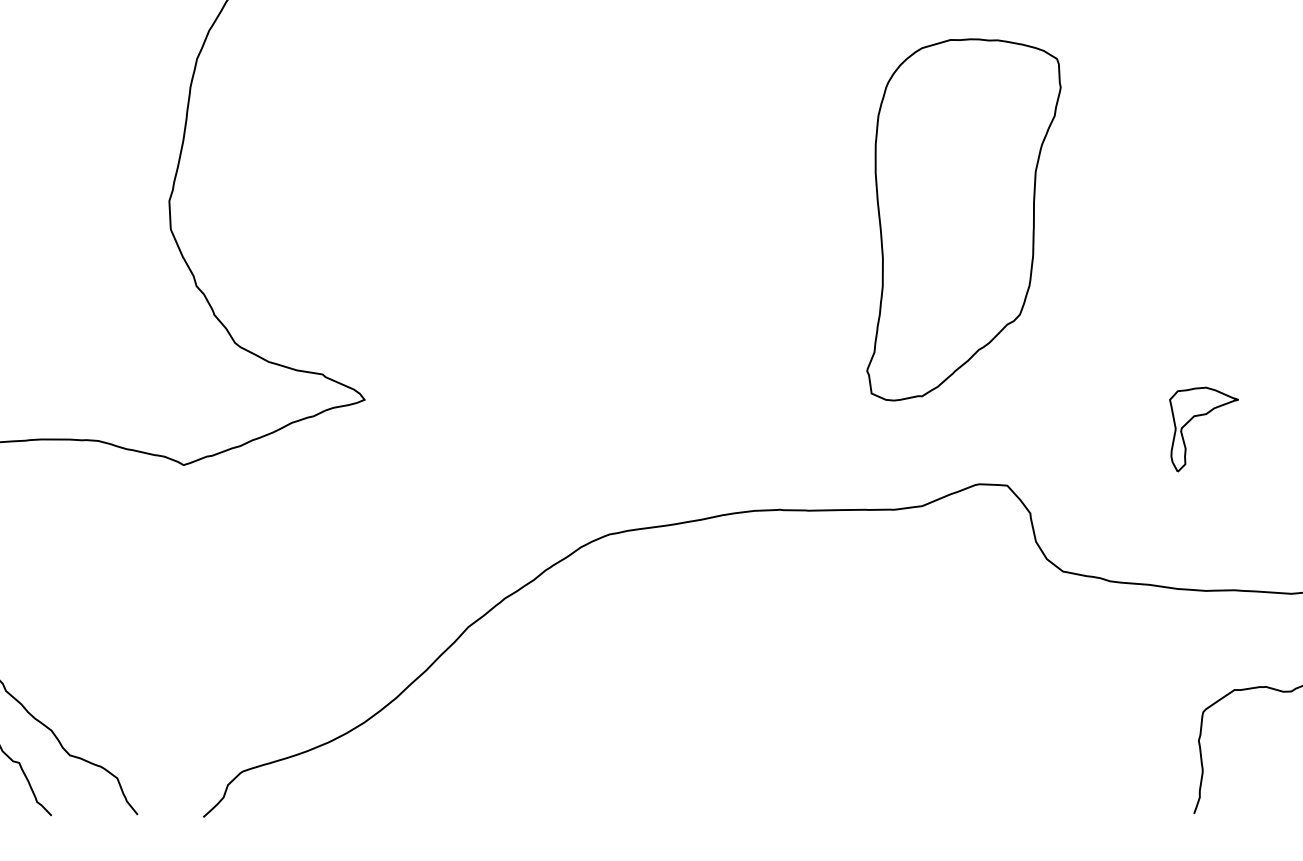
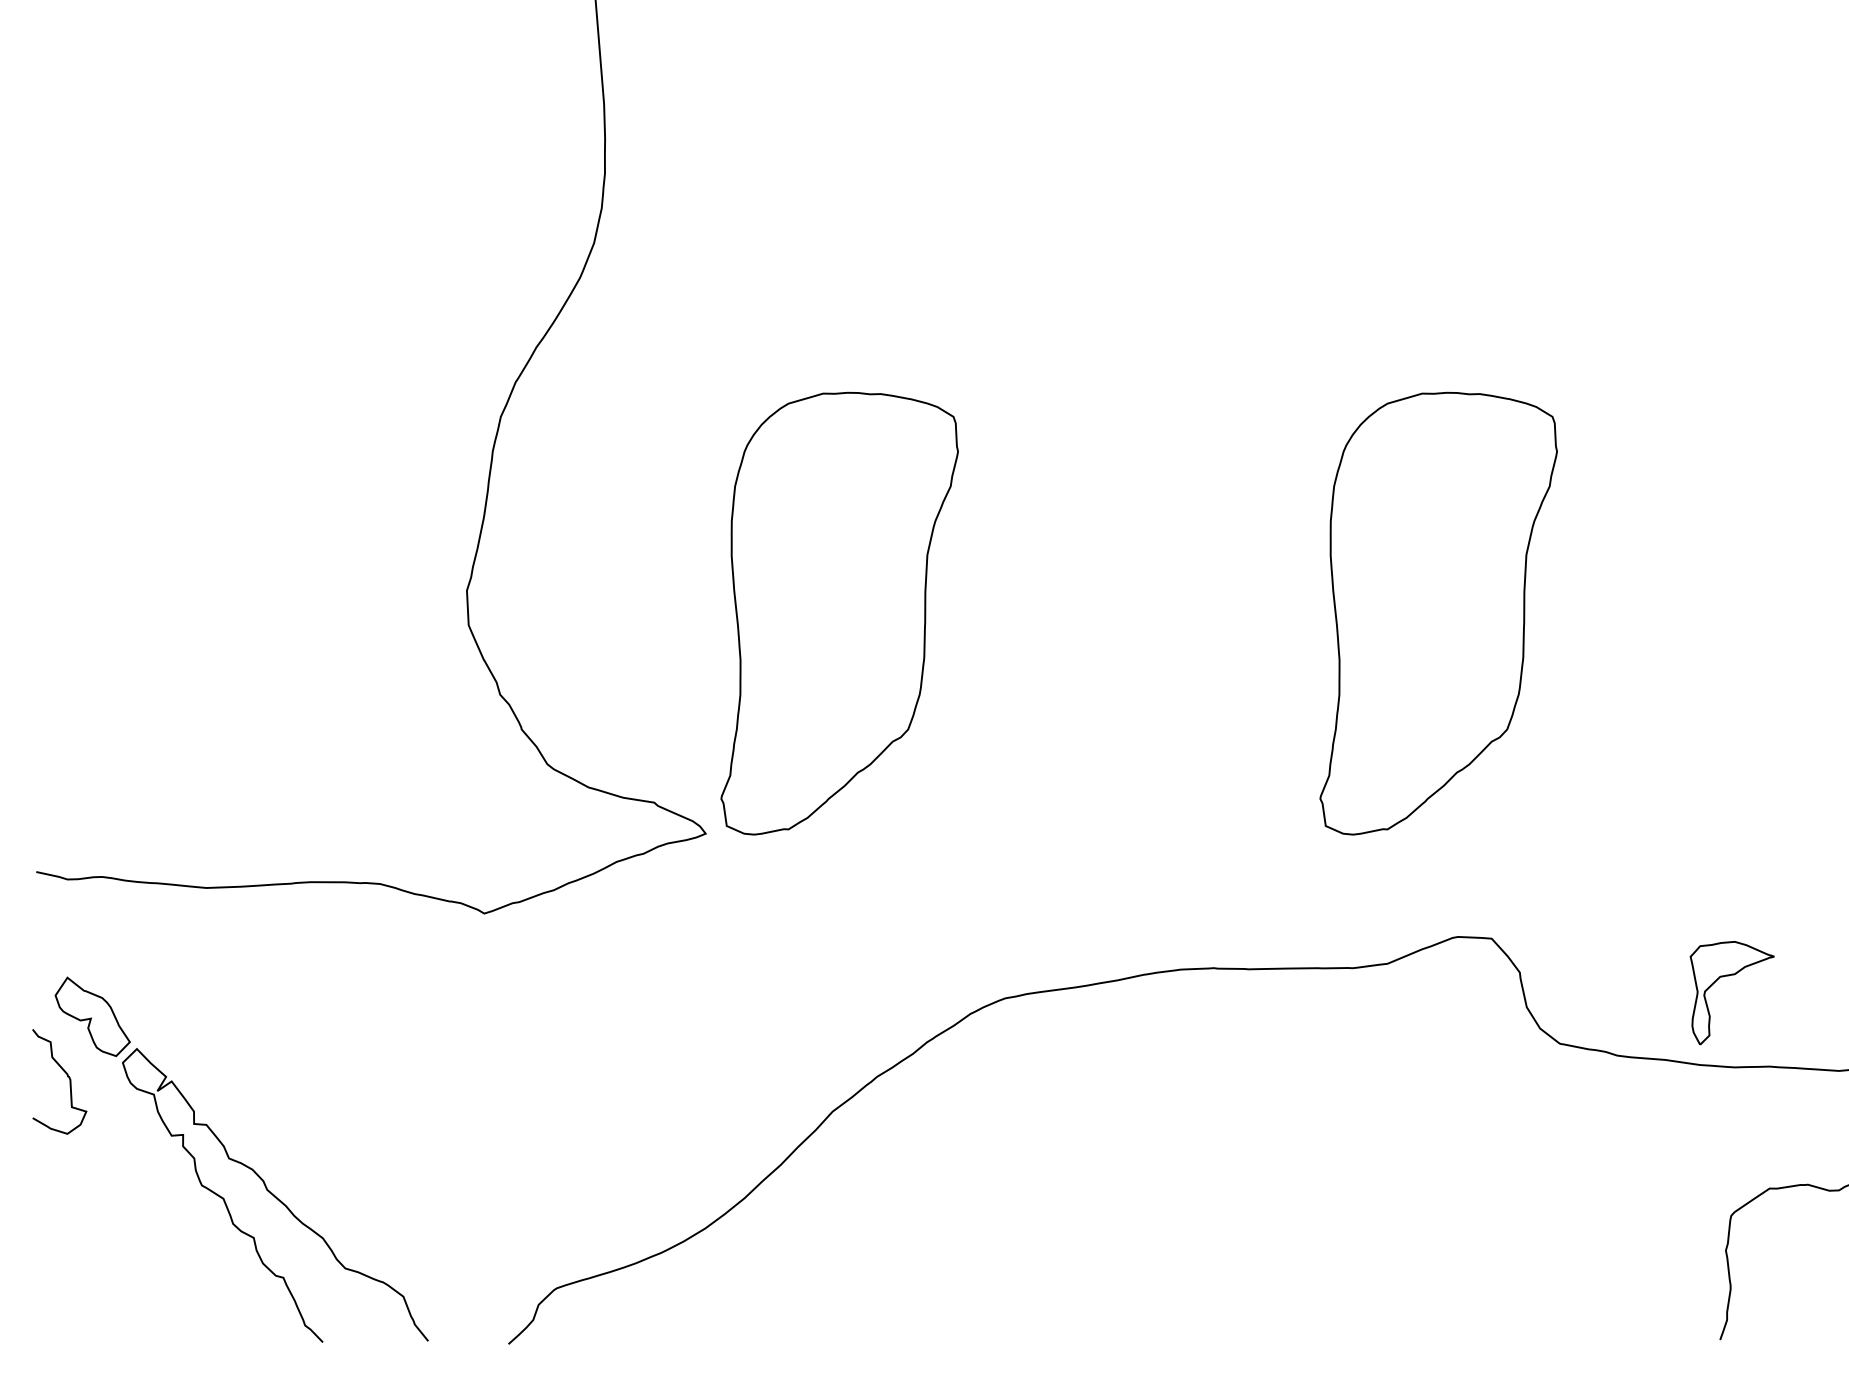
part: (474, 219) -> (839, 613), added
part: (1201, 416) -> (1729, 976), moved

